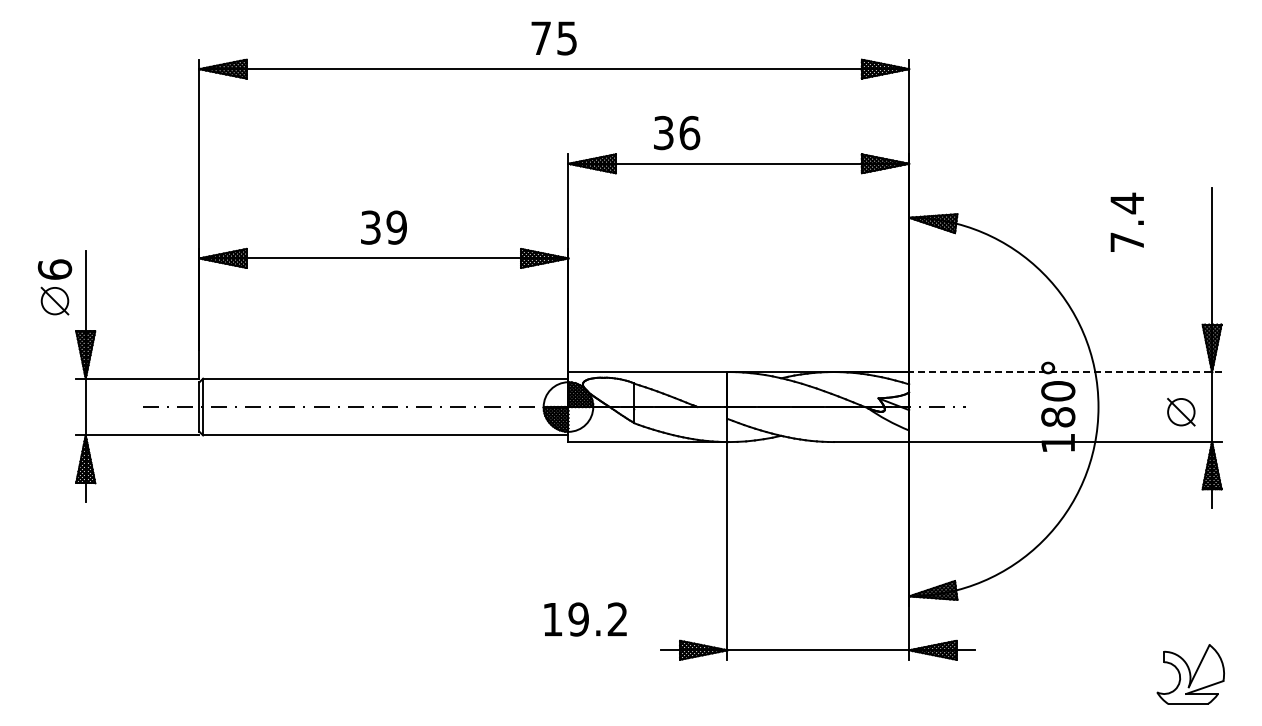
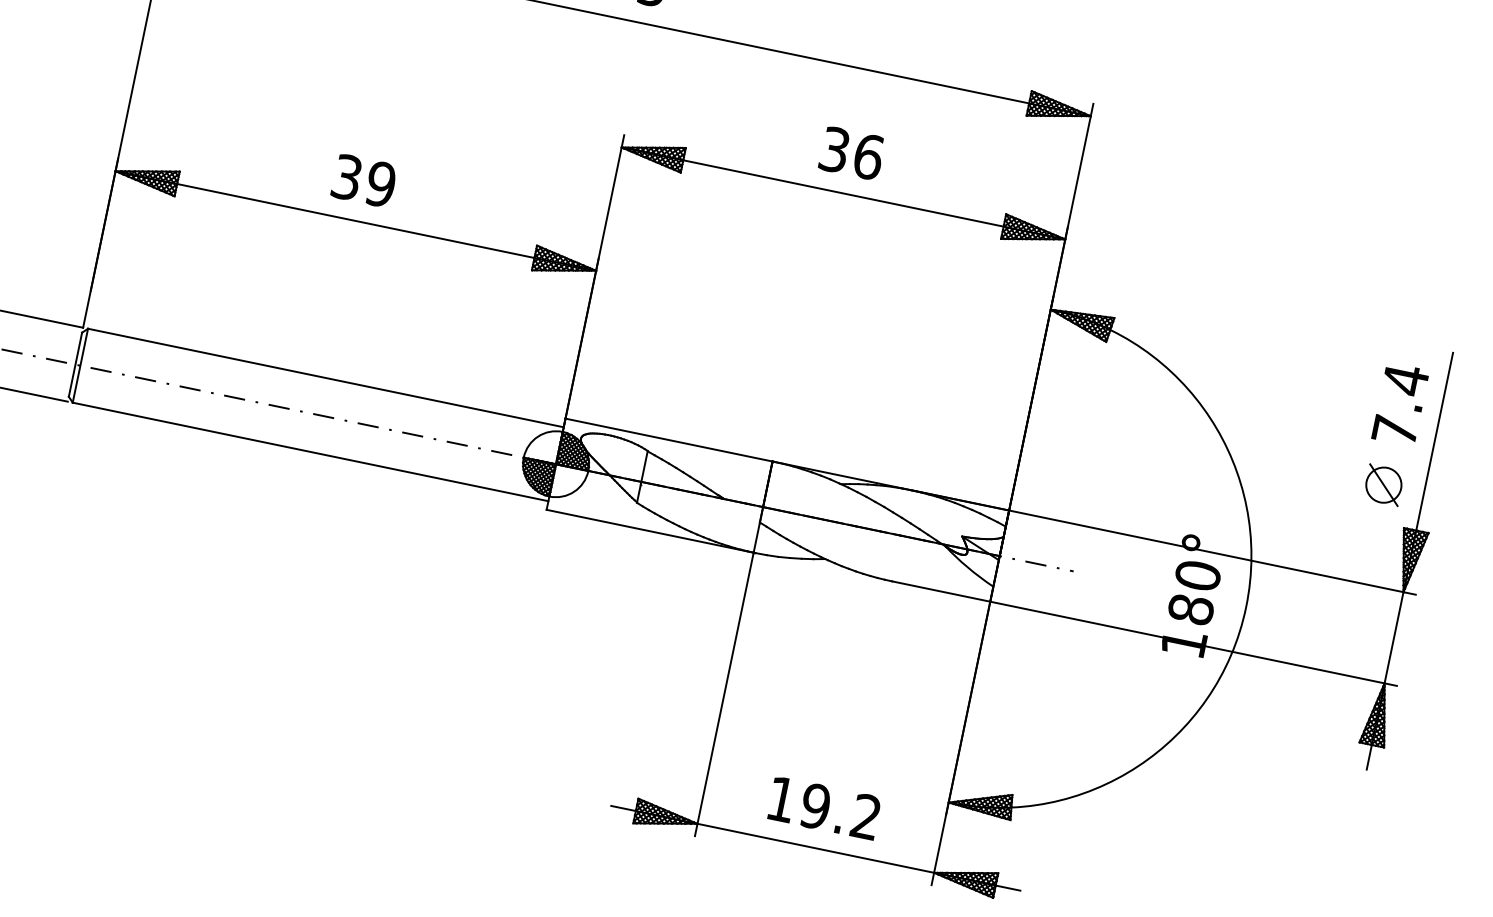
text: (677, 133) -> (852, 154), moved
text: (1126, 221) -> (1399, 403), moved
line: (1064, 372) -> (1211, 552), dashed -> solid
part: (1181, 412) -> (1384, 485), moved
text: (585, 619) -> (824, 808), moved

